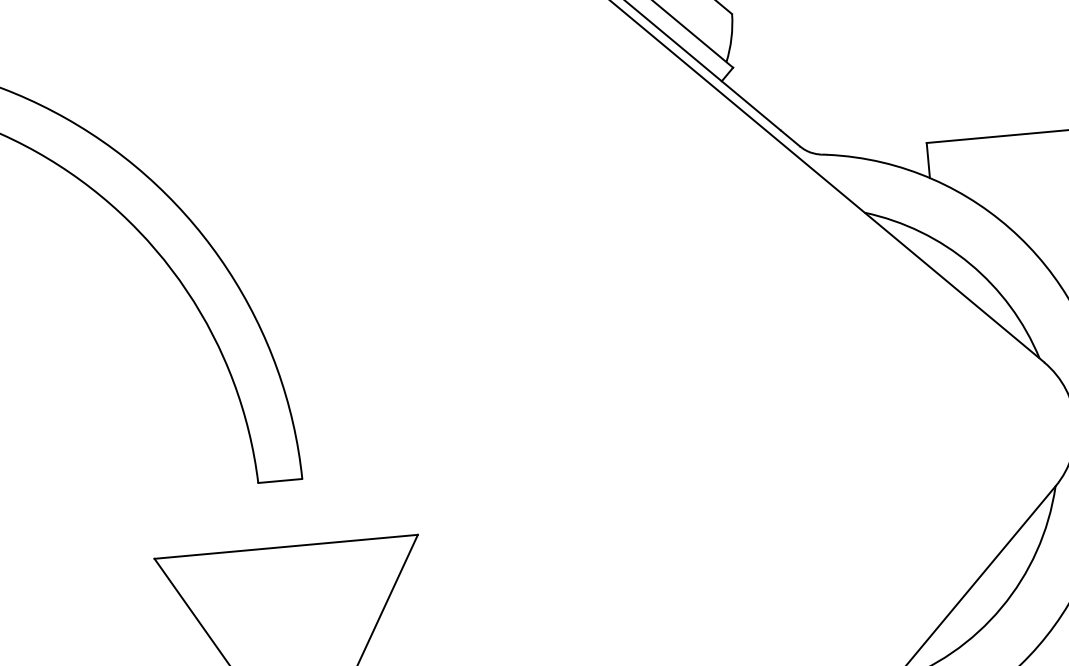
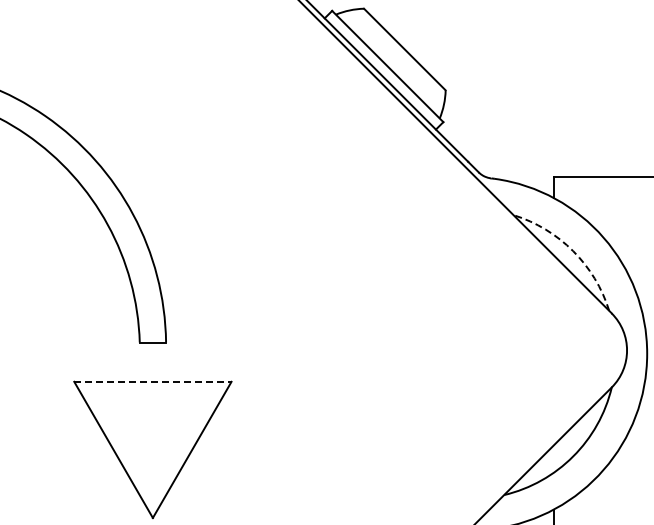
arc: (970, 264) -> (573, 251), solid -> dashed
line: (285, 546) -> (152, 381), solid -> dashed

